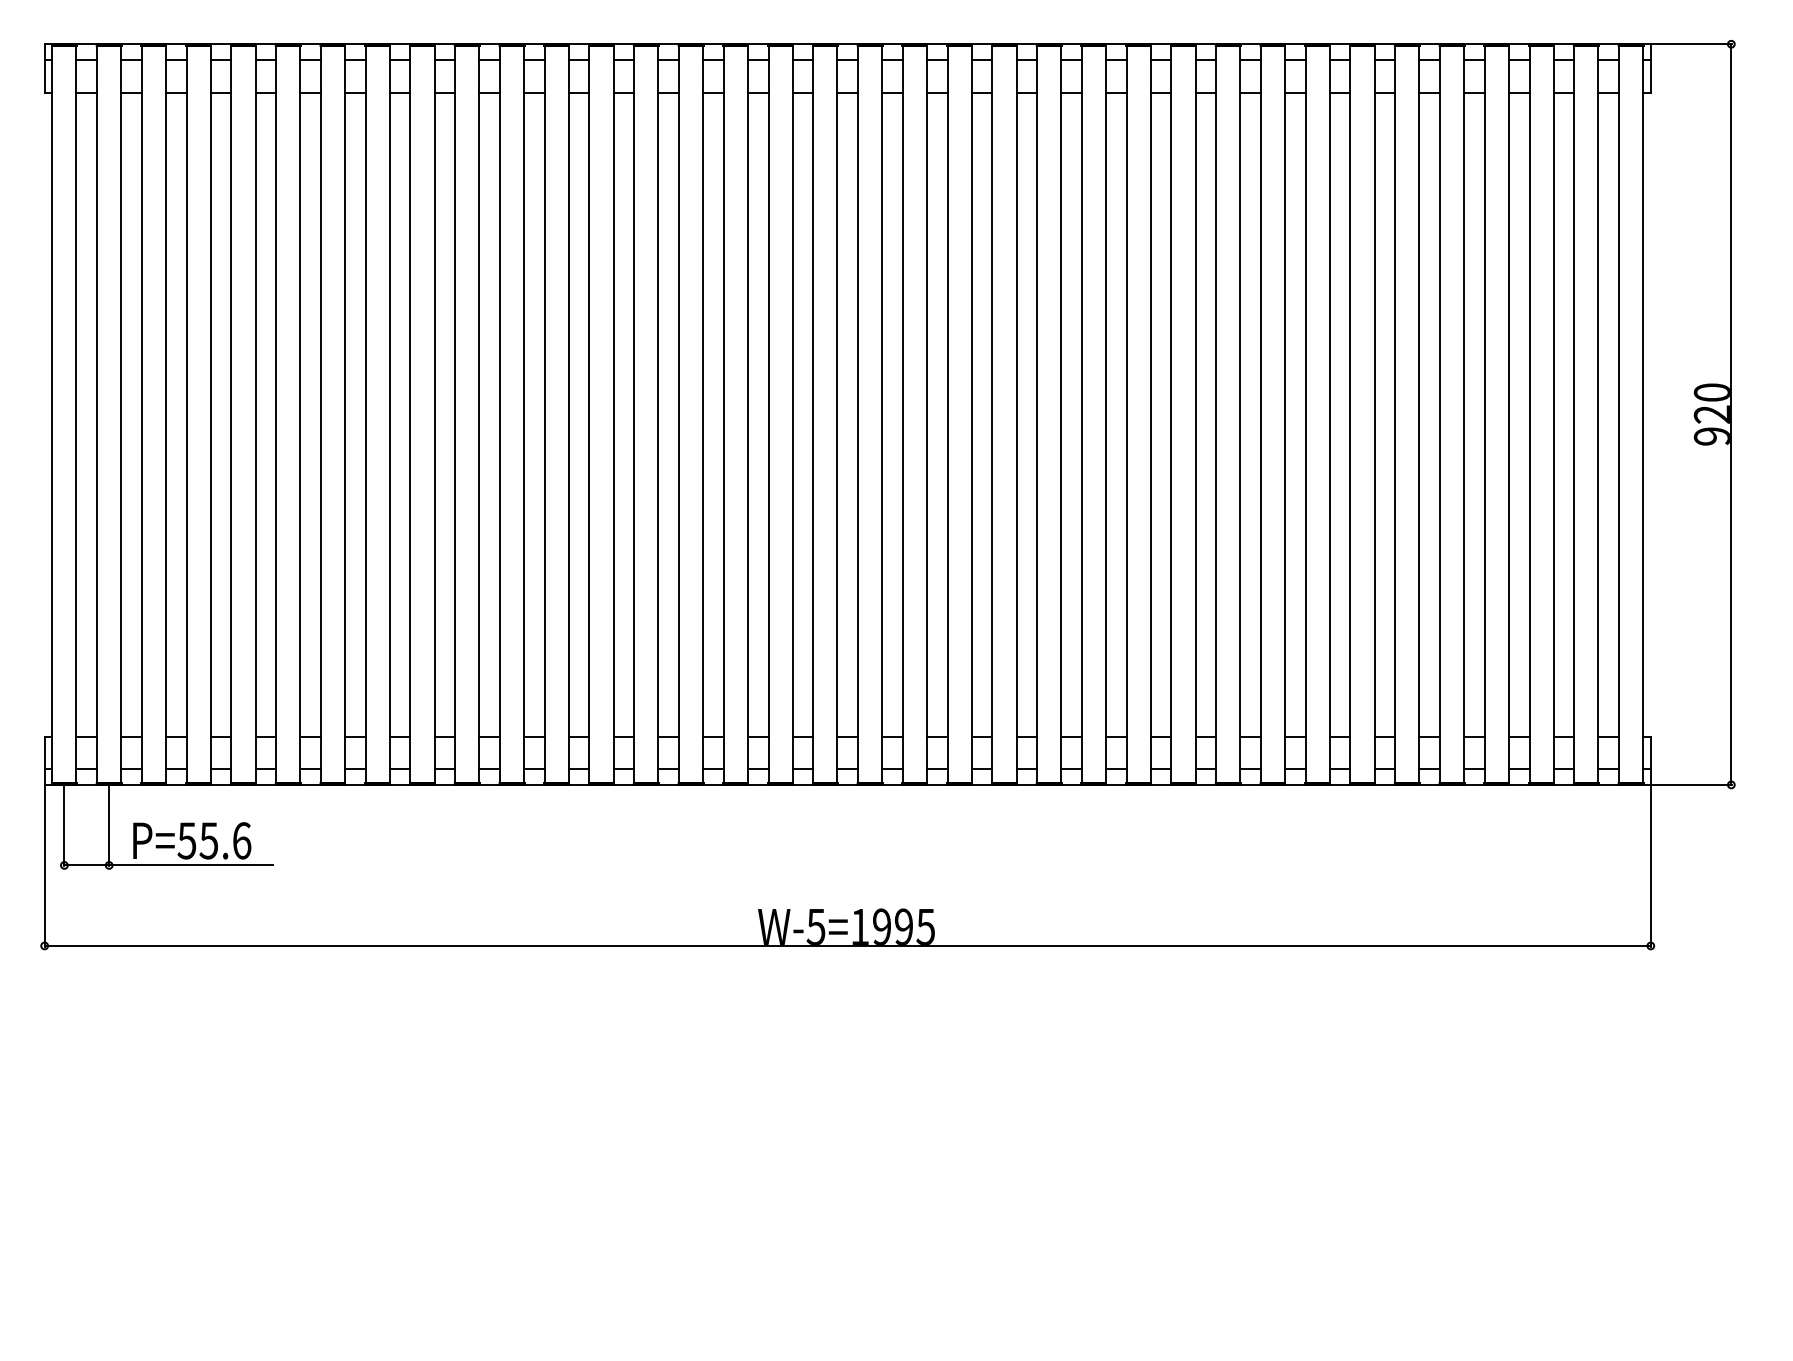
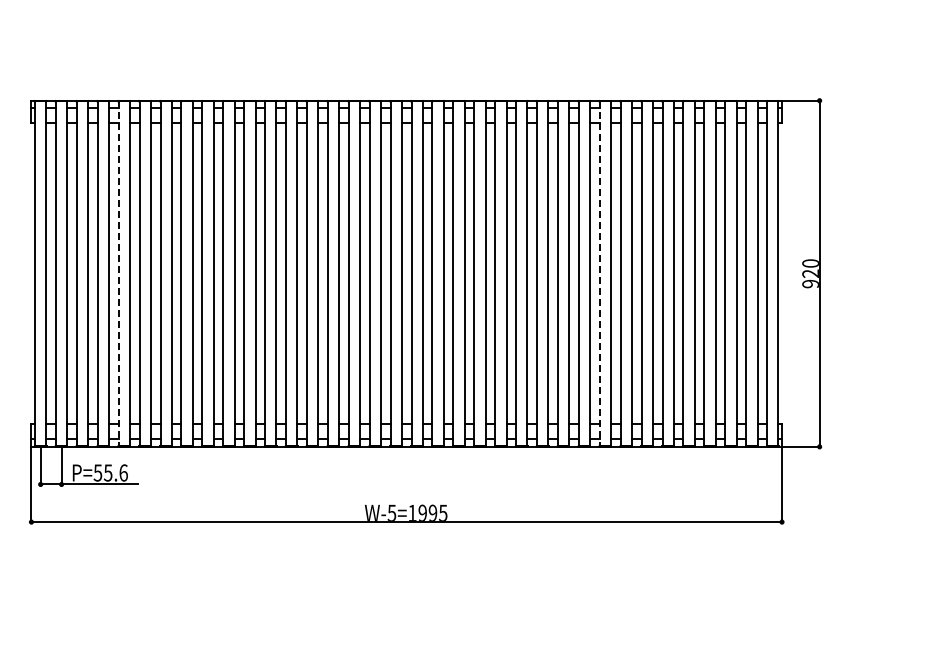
line: (230, 416) -> (118, 274), solid -> dashed
line: (1260, 416) -> (599, 274), solid -> dashed

